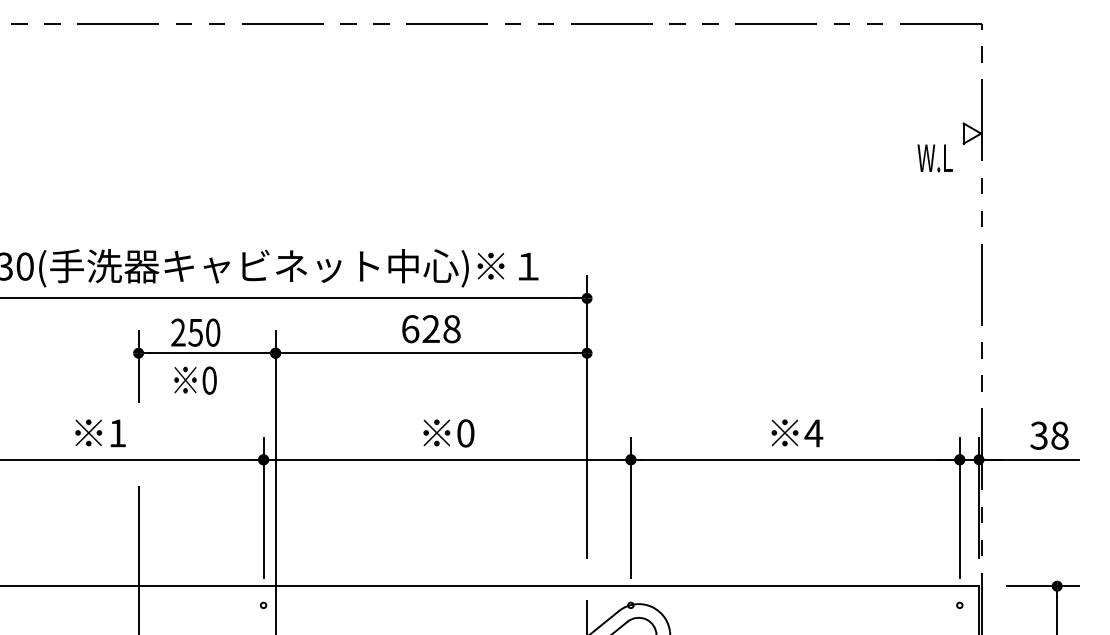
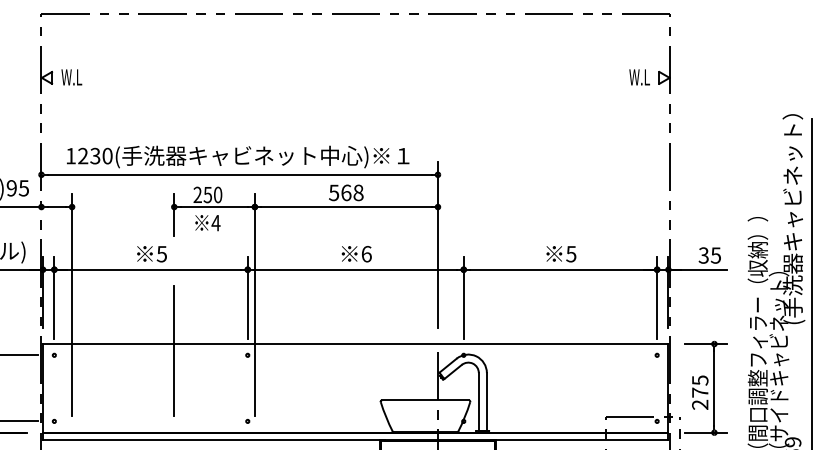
text: (934, 158) -> (639, 77), moved
text: (421, 328) -> (340, 192), 628 -> 568
text: (208, 379) -> (215, 222), 0 -> 4
text: (116, 433) -> (161, 254), 1 -> 5
text: (465, 433) -> (366, 254), 0 -> 6
text: (812, 433) -> (570, 254), 4 -> 5
text: (1059, 435) -> (715, 255), 38 -> 35

